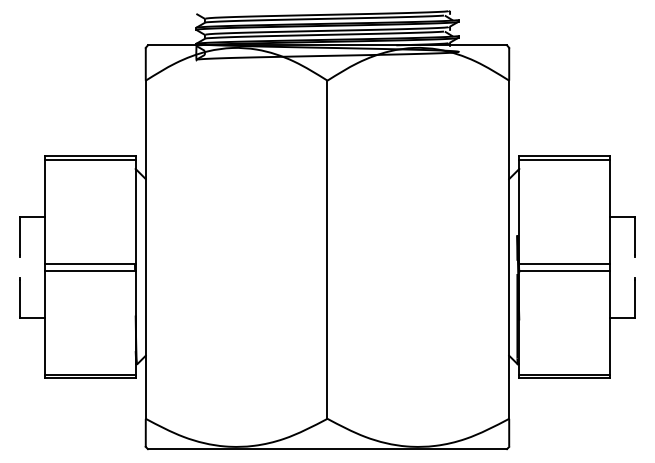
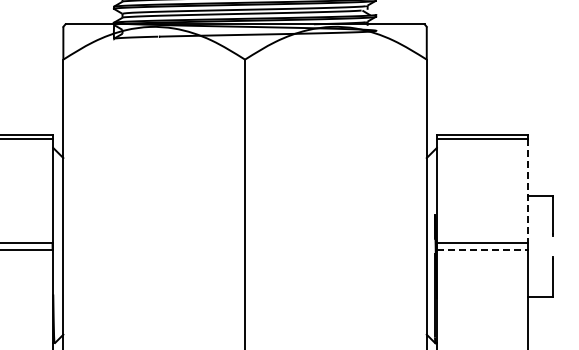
line: (610, 211) -> (528, 190), solid -> dashed
line: (565, 271) -> (483, 250), solid -> dashed

